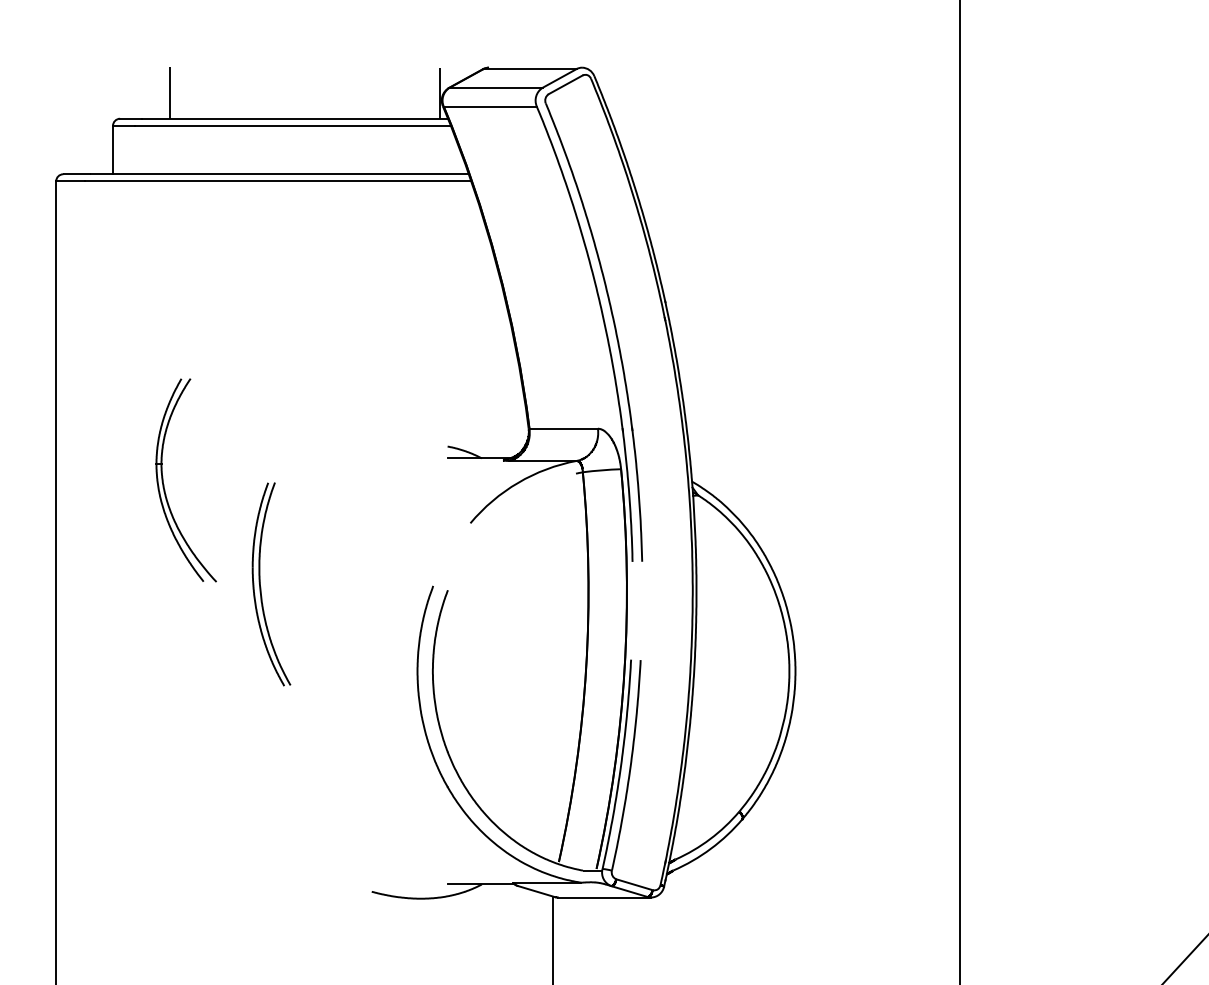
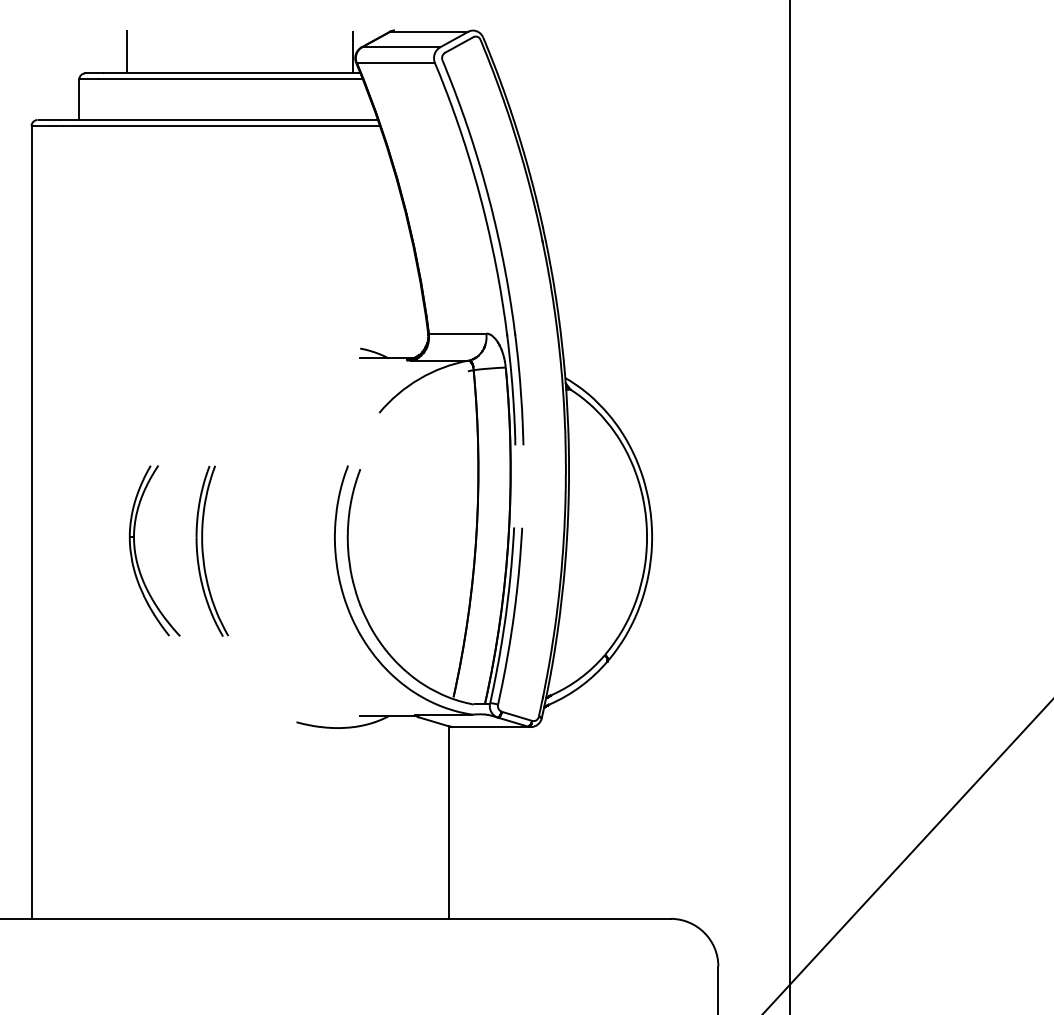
part: (164, 483) -> (136, 553), moved
part: (260, 583) -> (203, 550), moved

